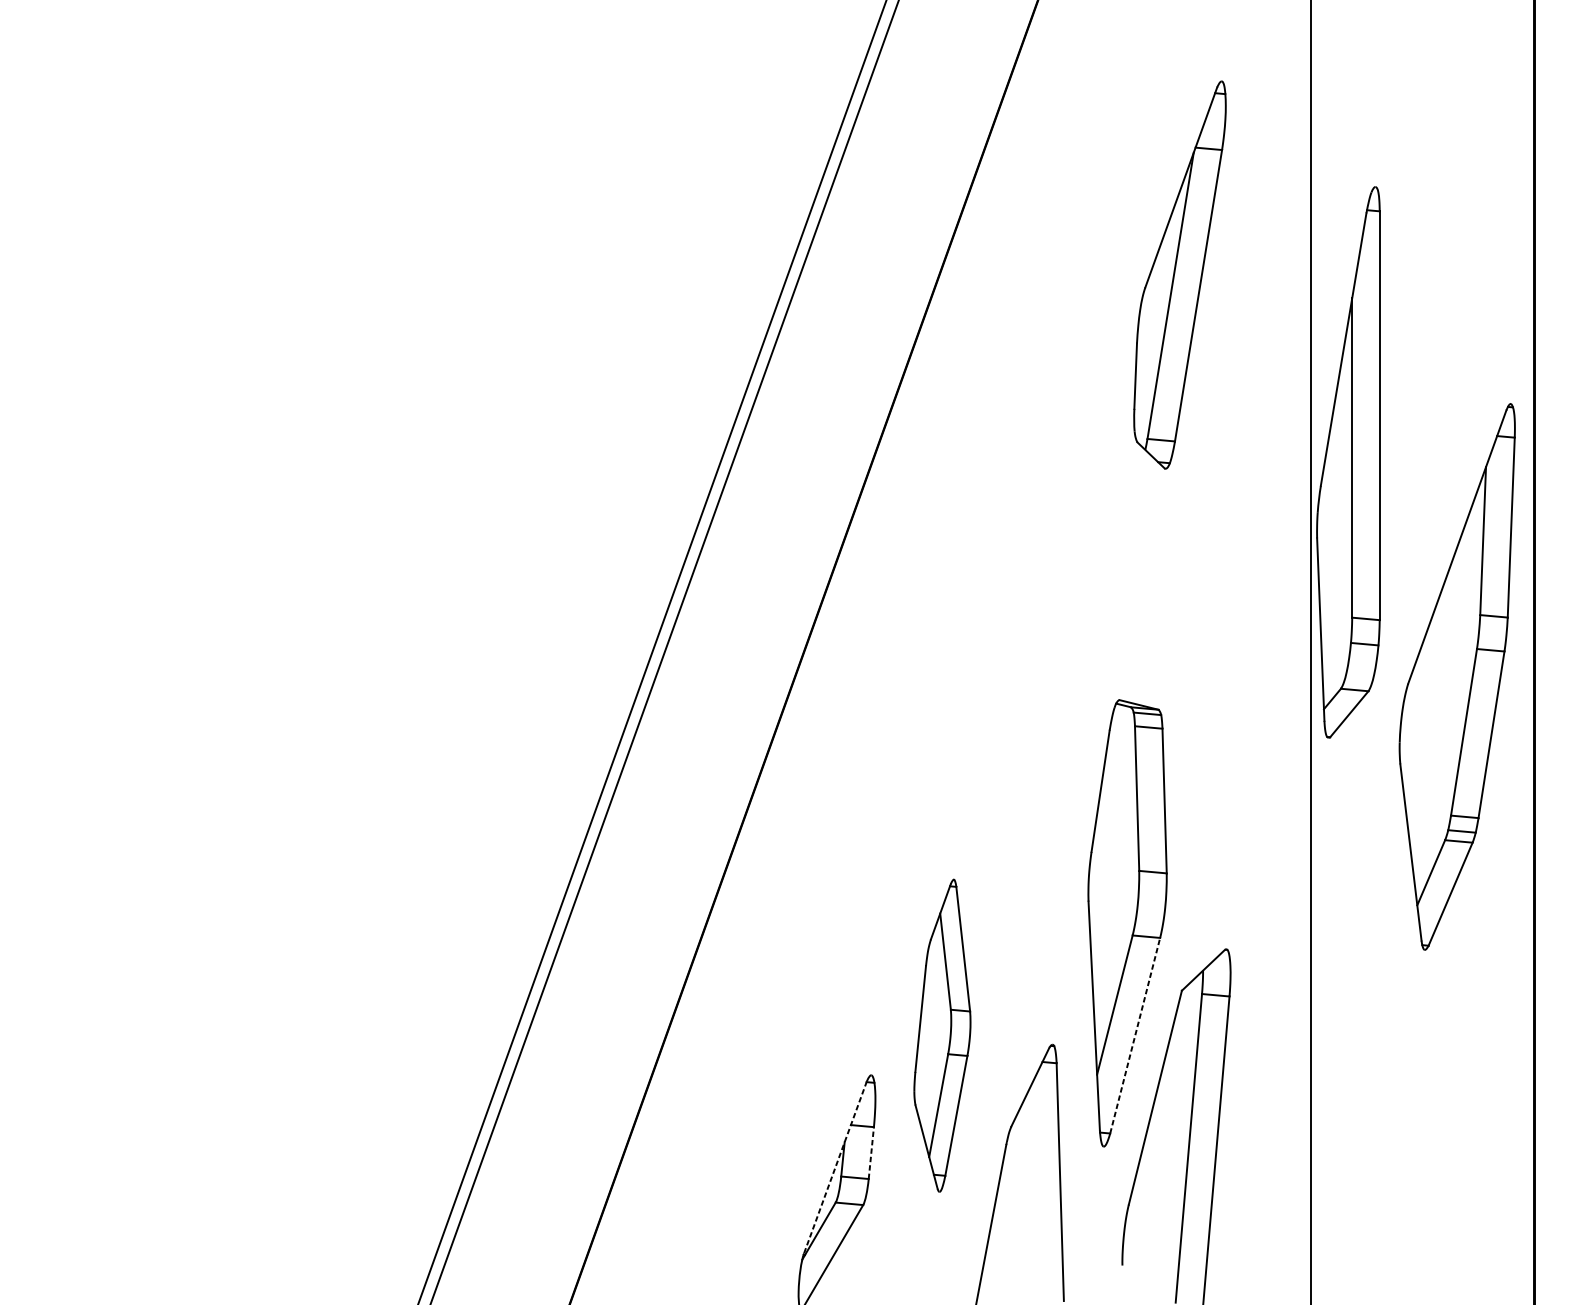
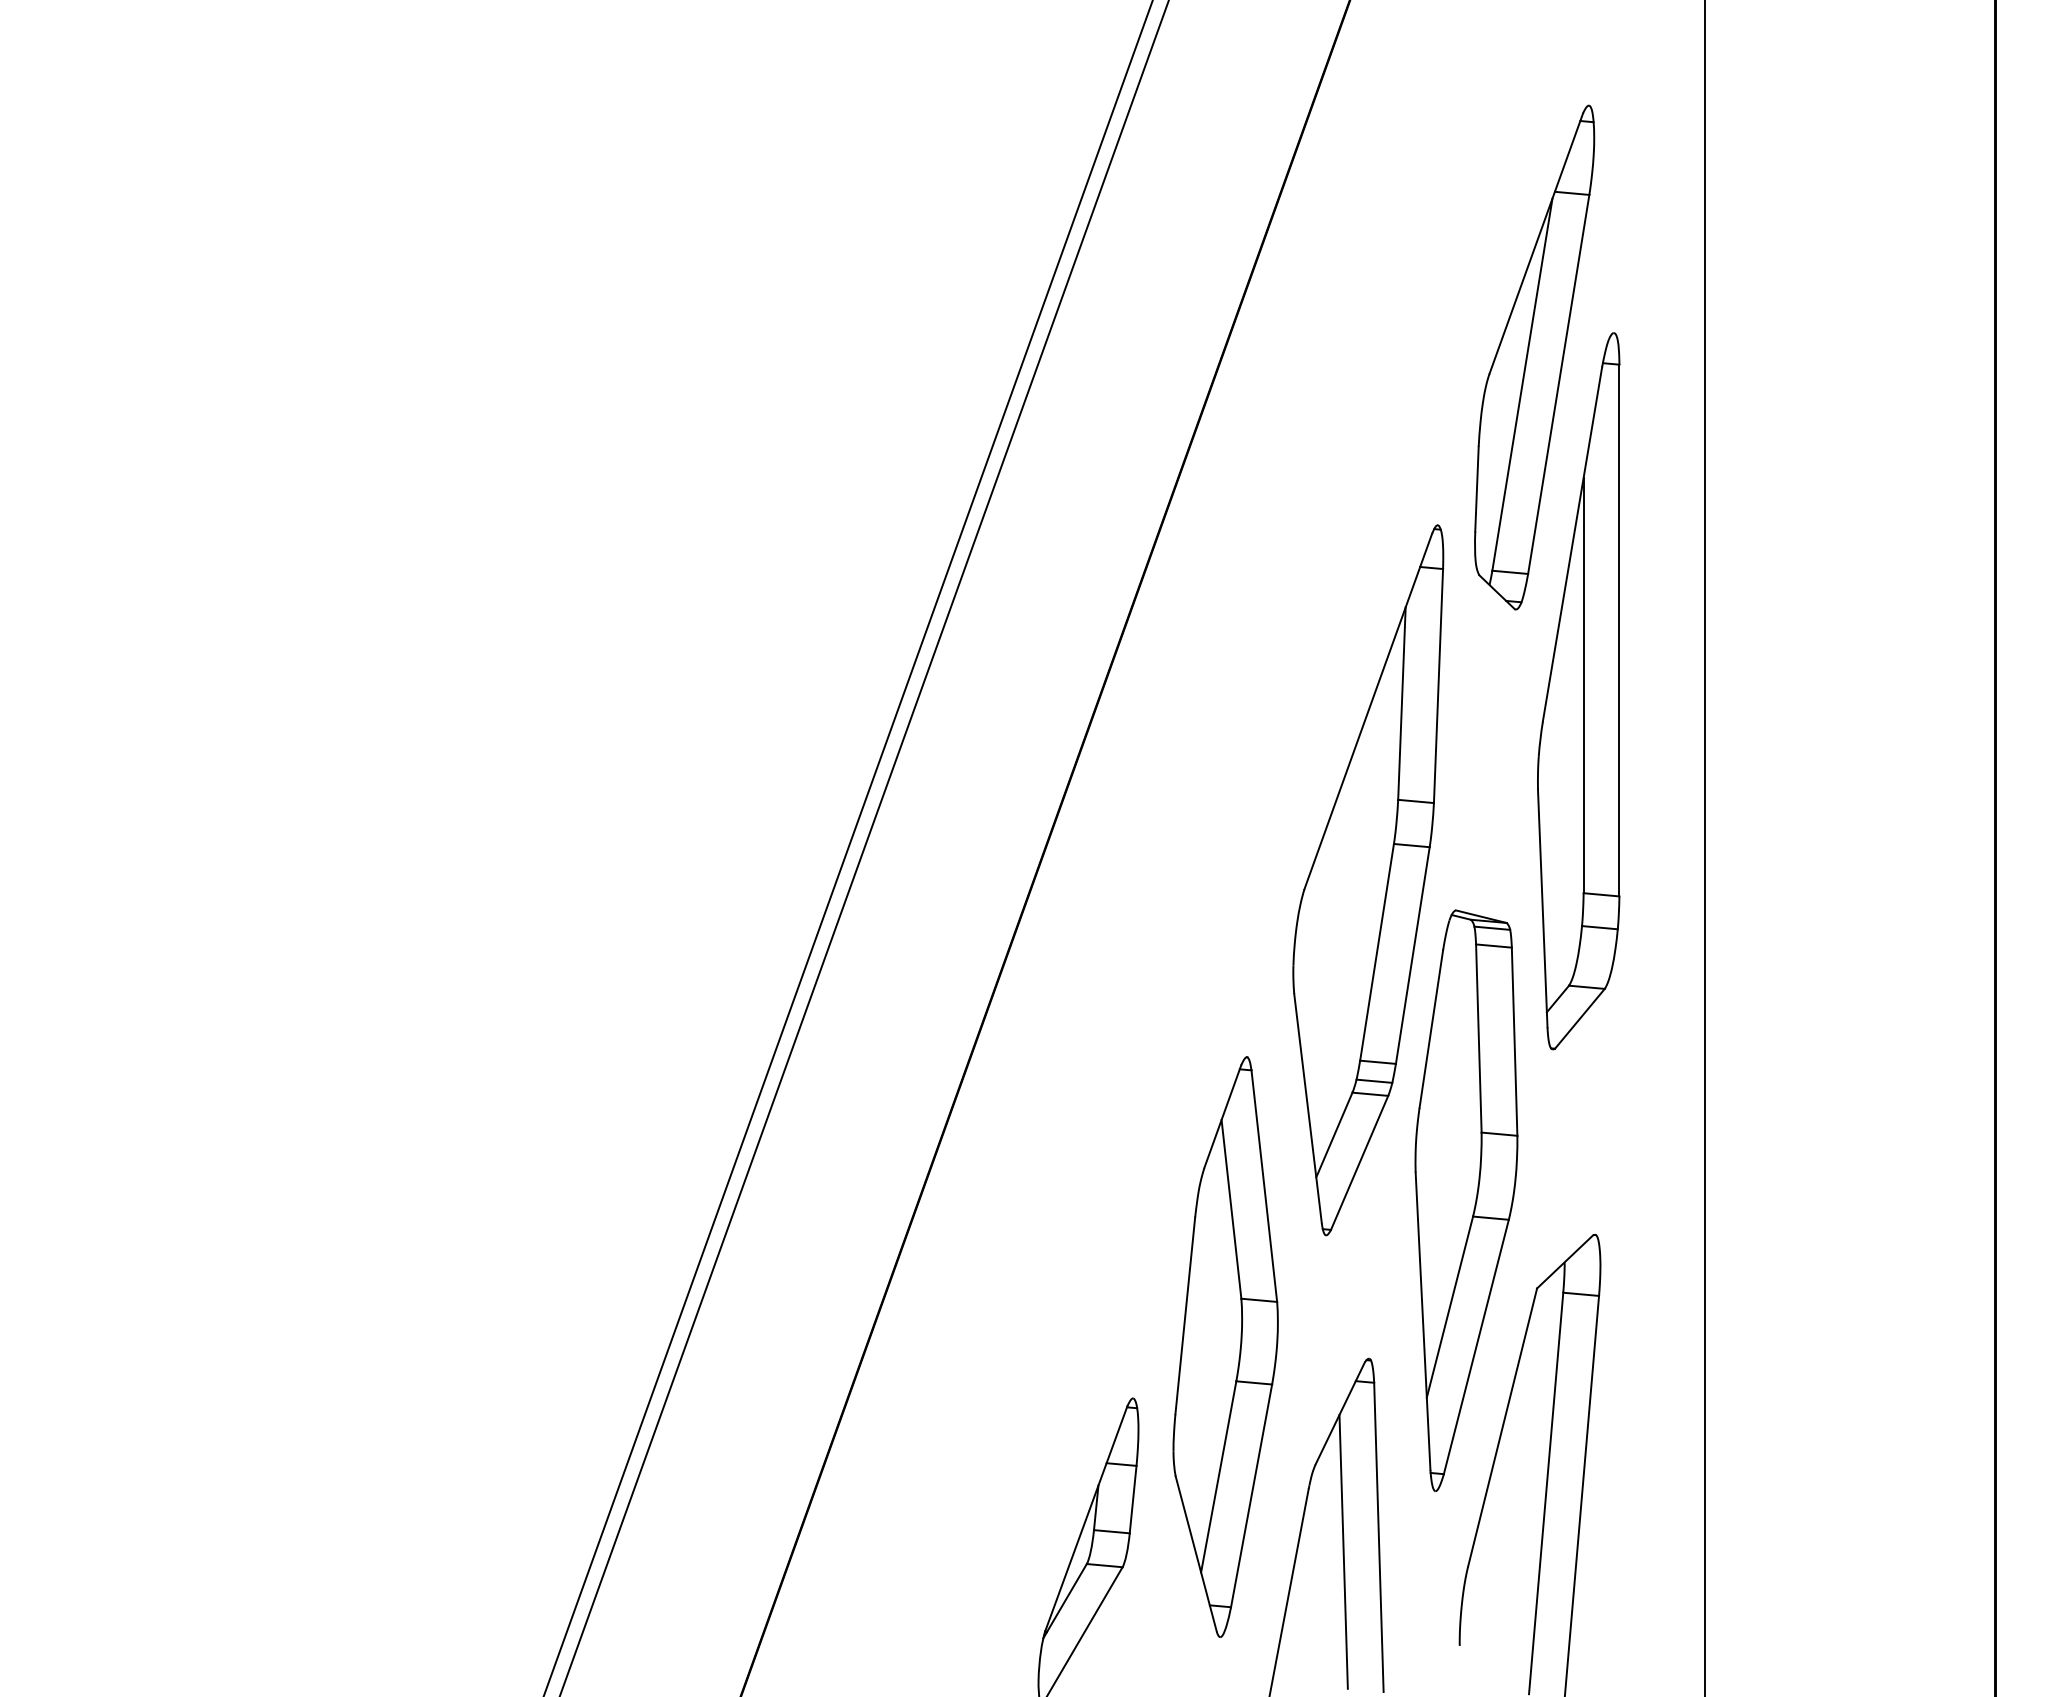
part: (1348, 462) -> (1578, 691), moved
part: (1457, 677) -> (1368, 880), moved
part: (942, 1035) -> (1225, 1346), size x1.43
line: (1135, 1035) -> (1476, 1346), dashed -> solid
line: (871, 1152) -> (1133, 1499), dashed -> solid
line: (835, 1167) -> (1086, 1518), dashed -> solid
line: (1033, 1192) -> (1343, 1551), added

